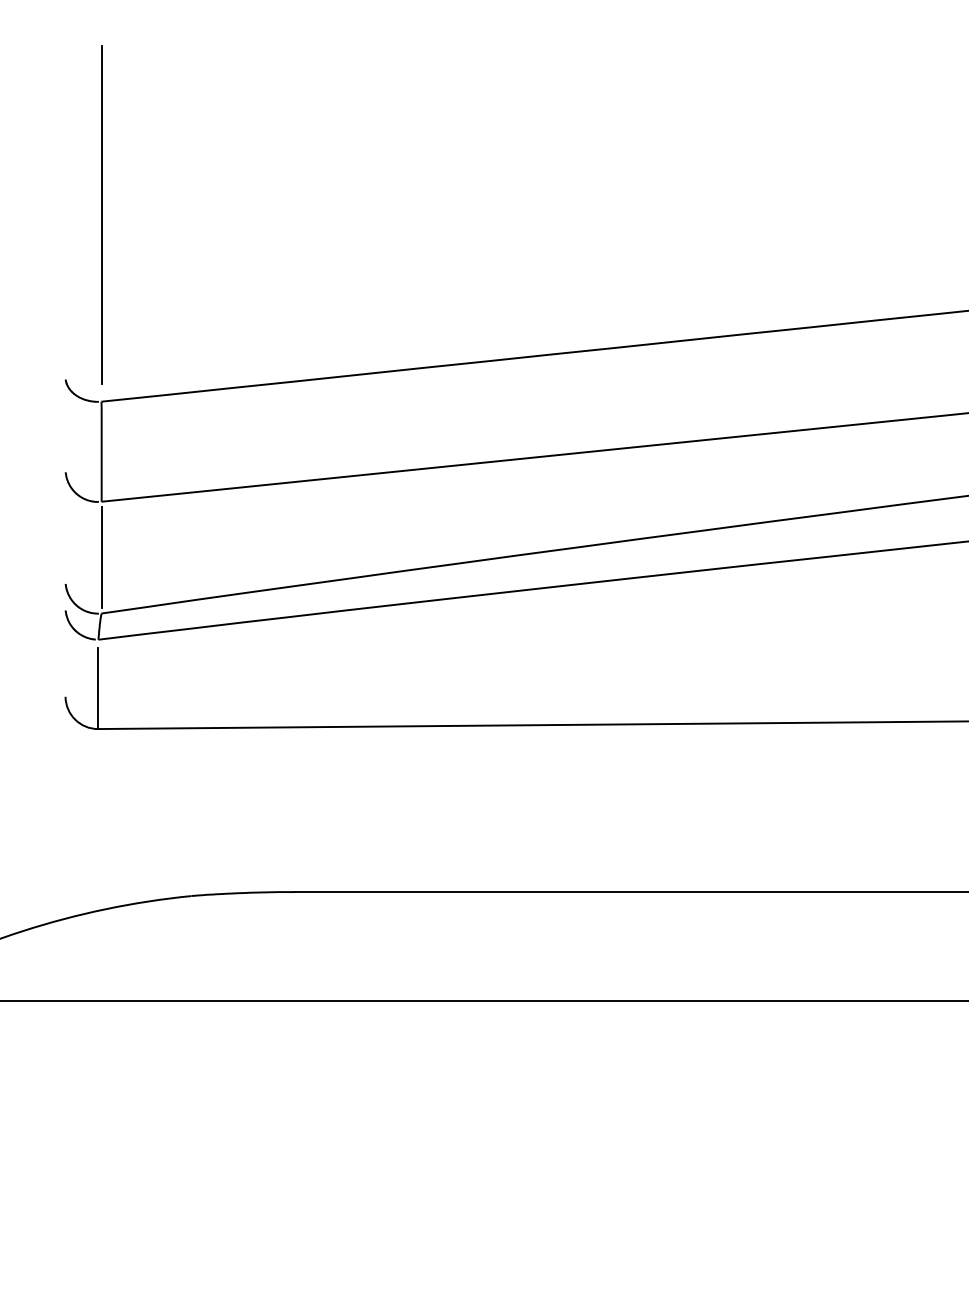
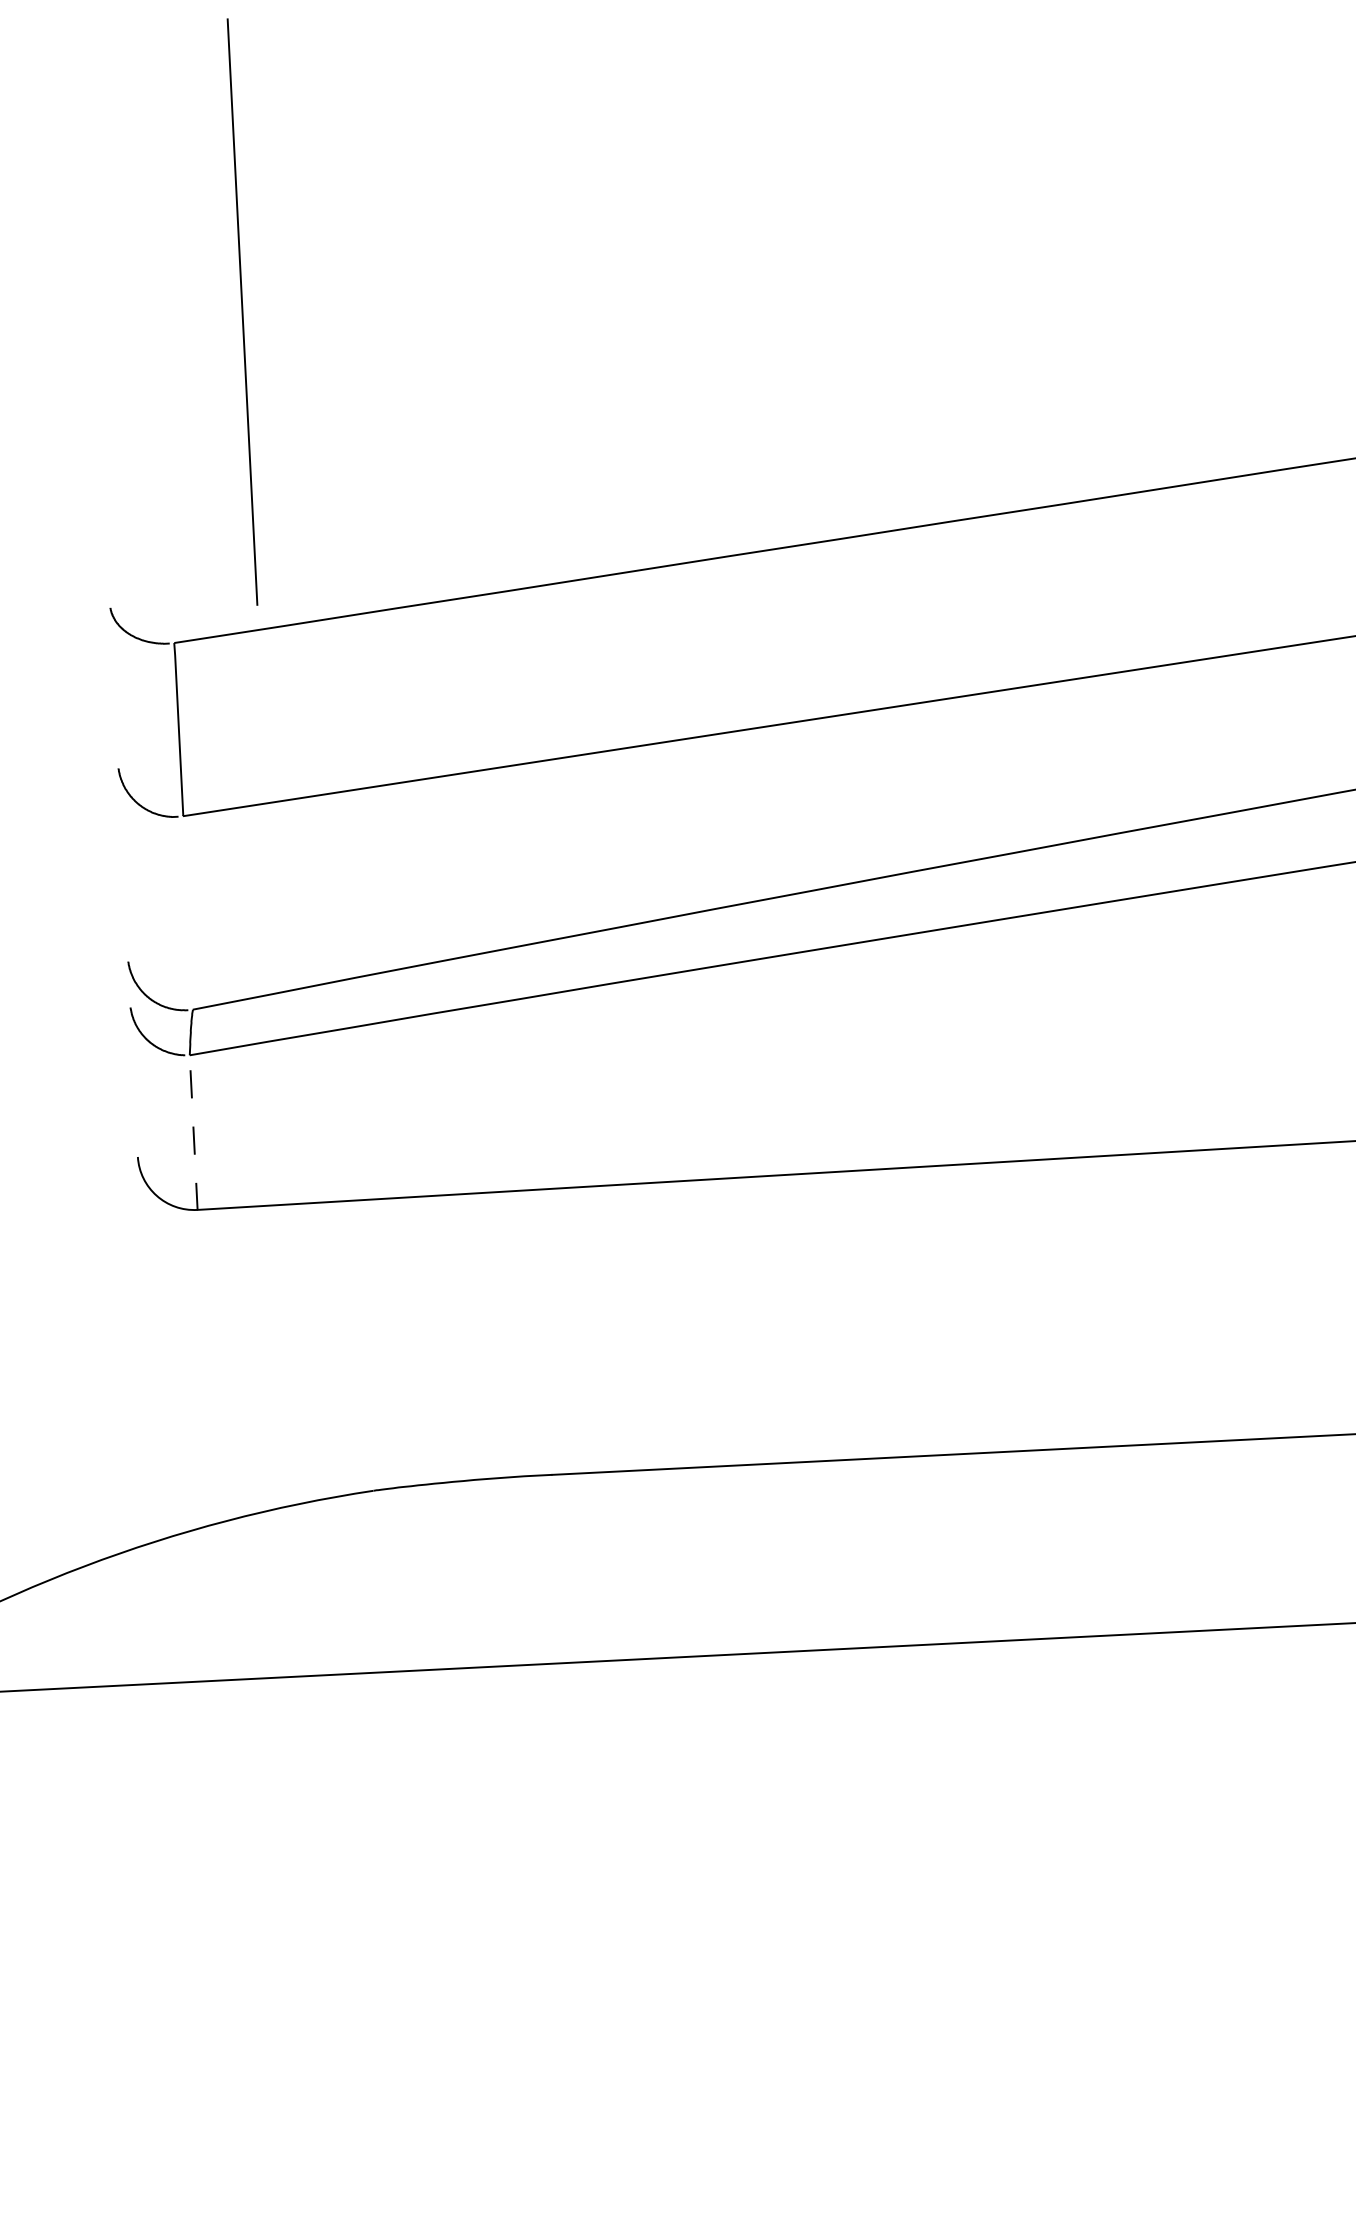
line: (101, 214) -> (242, 311), moved
line: (101, 557) -> (187, 912), removed
line: (98, 689) -> (194, 1141), solid -> dashed

